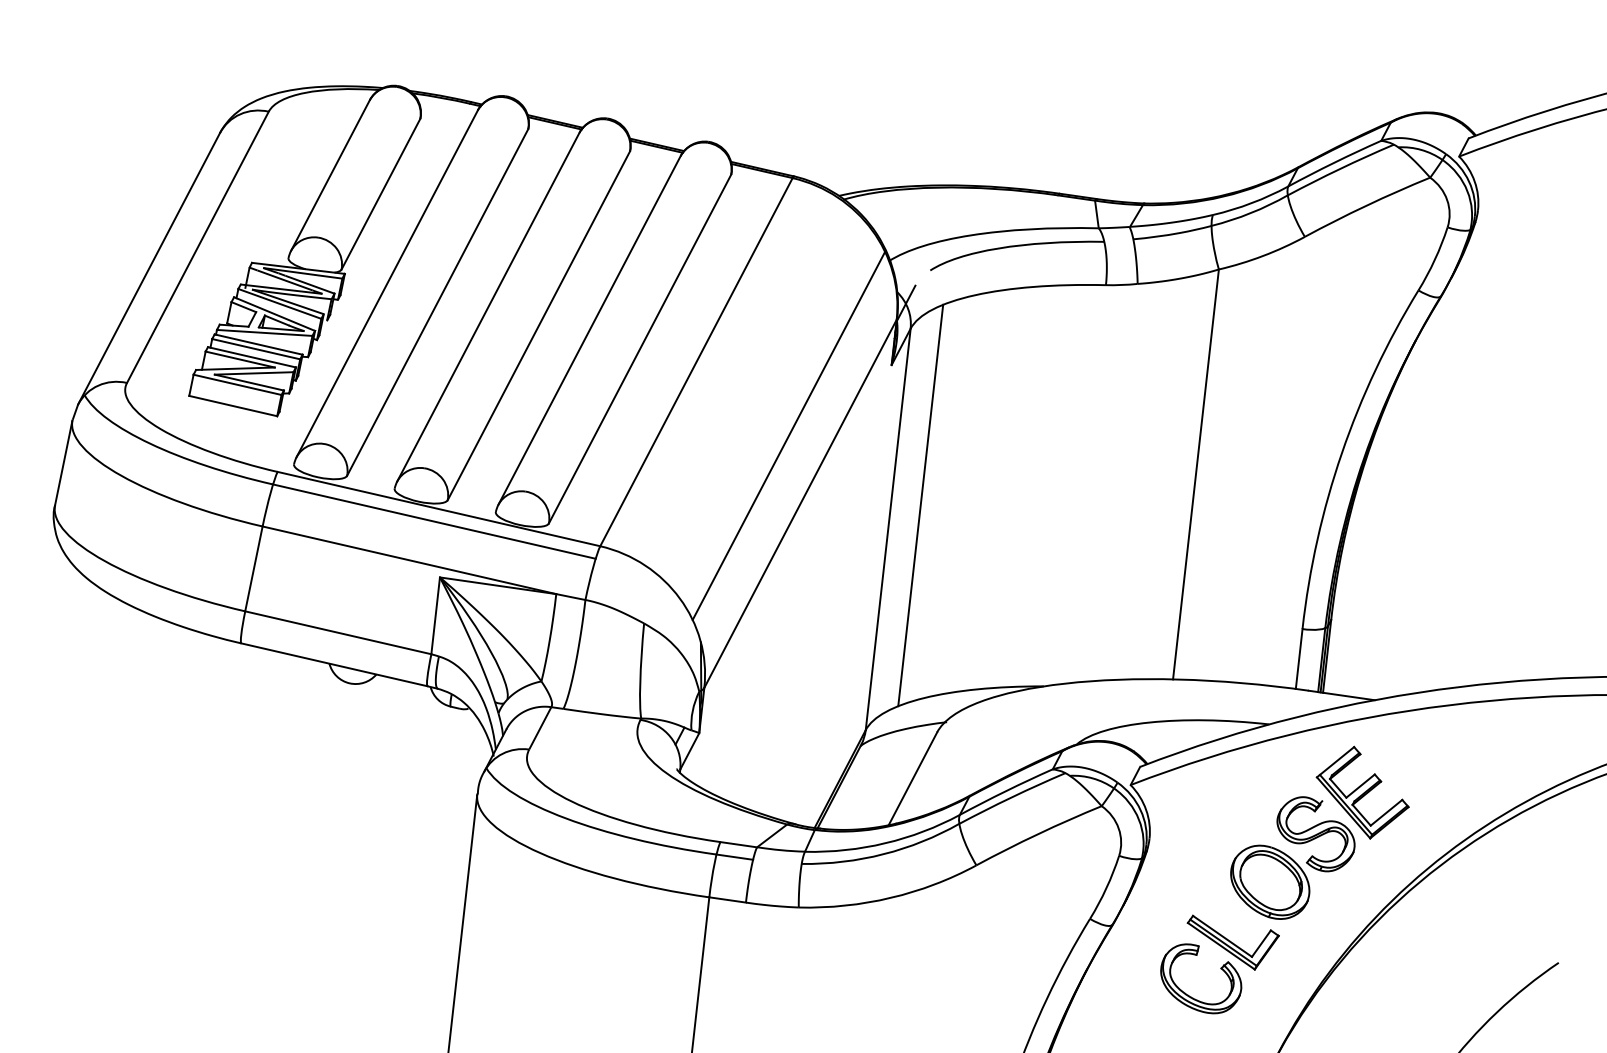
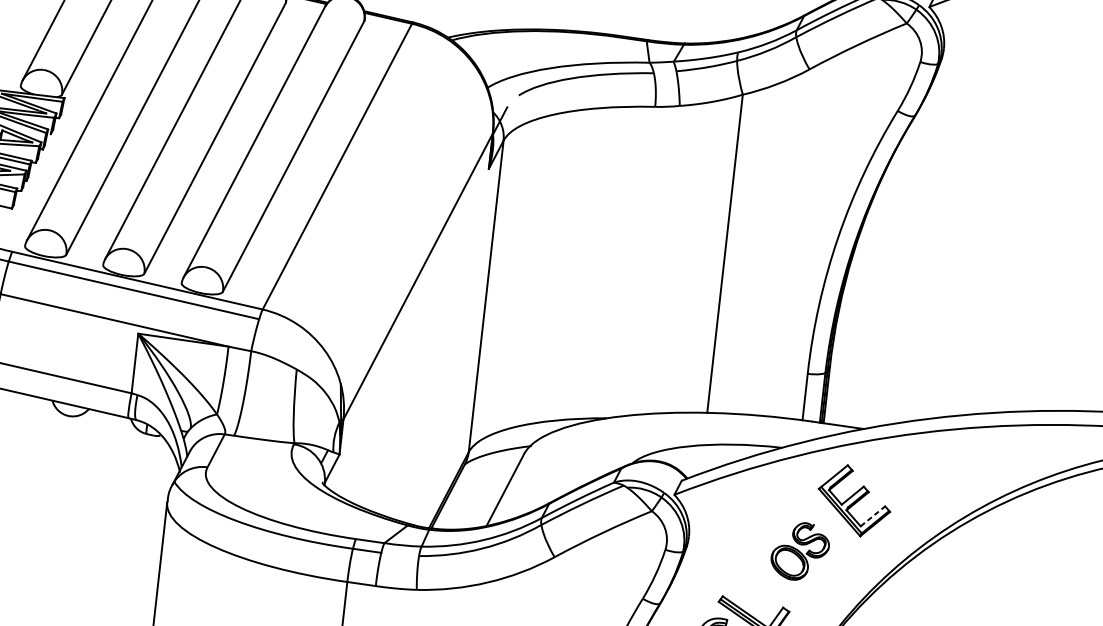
line: (788, 435) -> (408, 223), removed
line: (920, 505) -> (511, 277), removed
line: (1386, 812) -> (872, 516), solid -> dashed
part: (1292, 857) -> (799, 551), size x0.6

